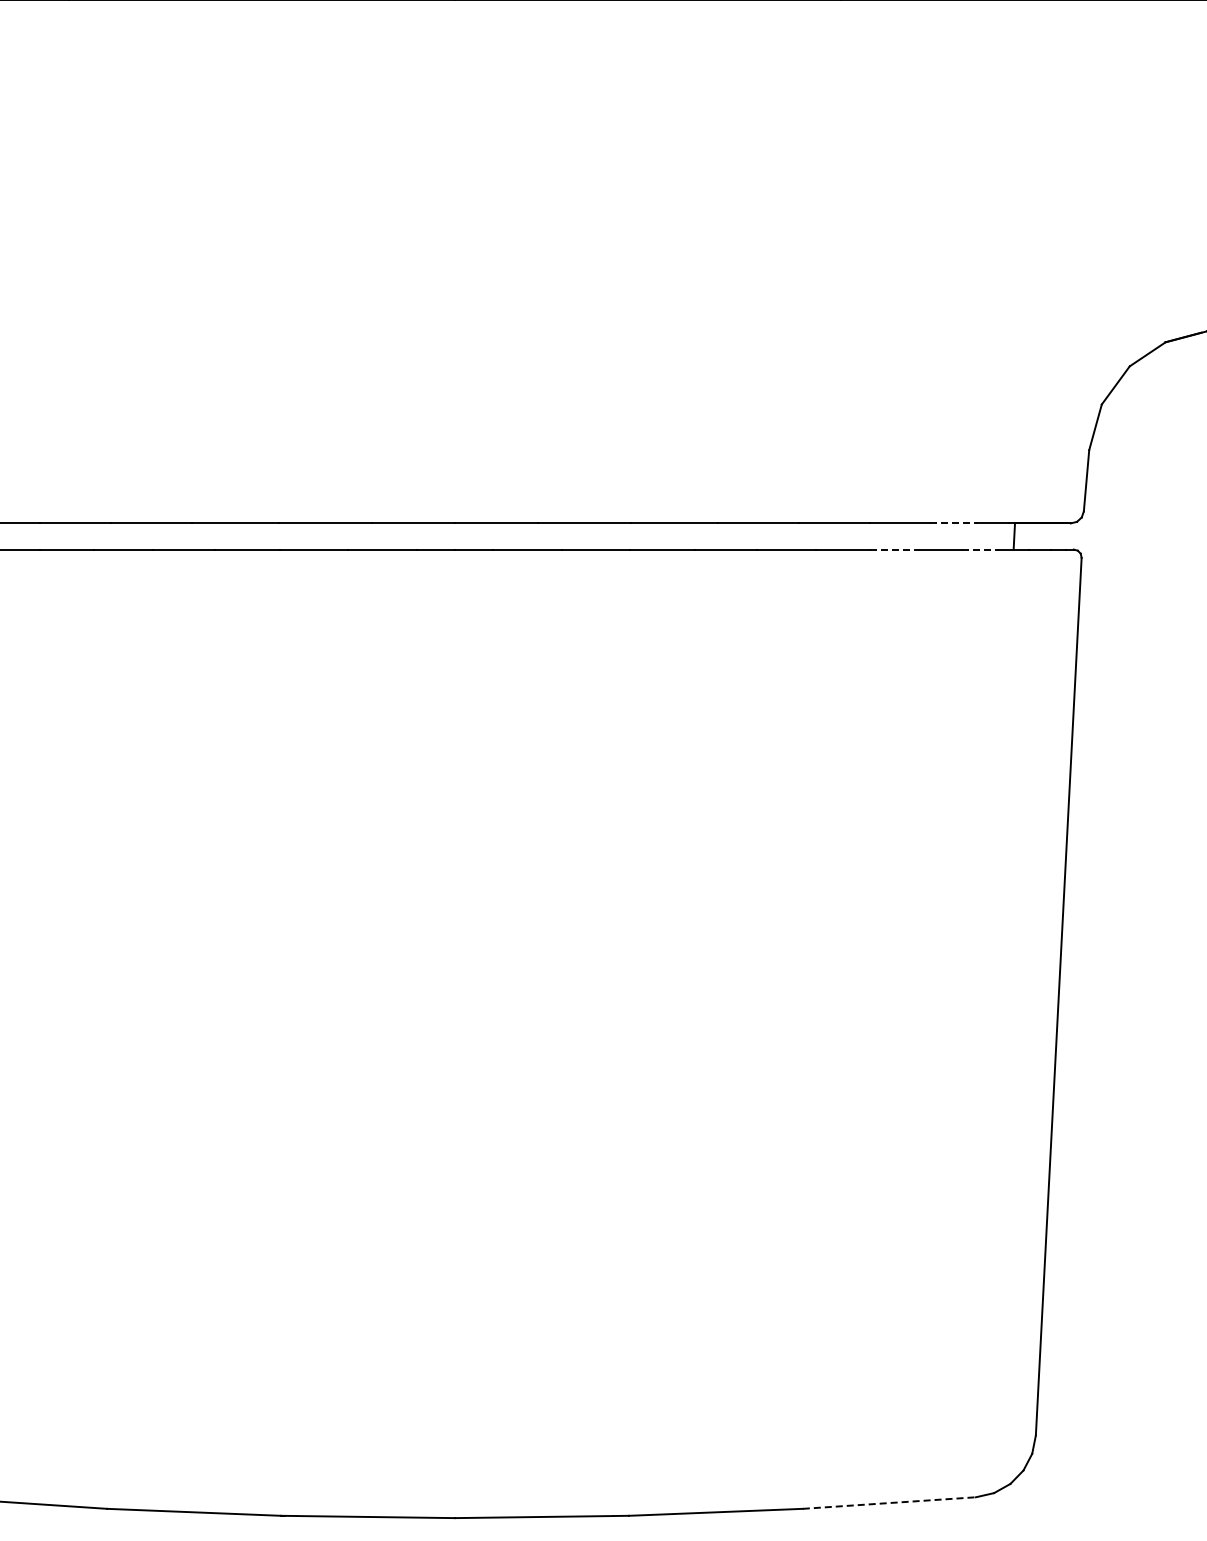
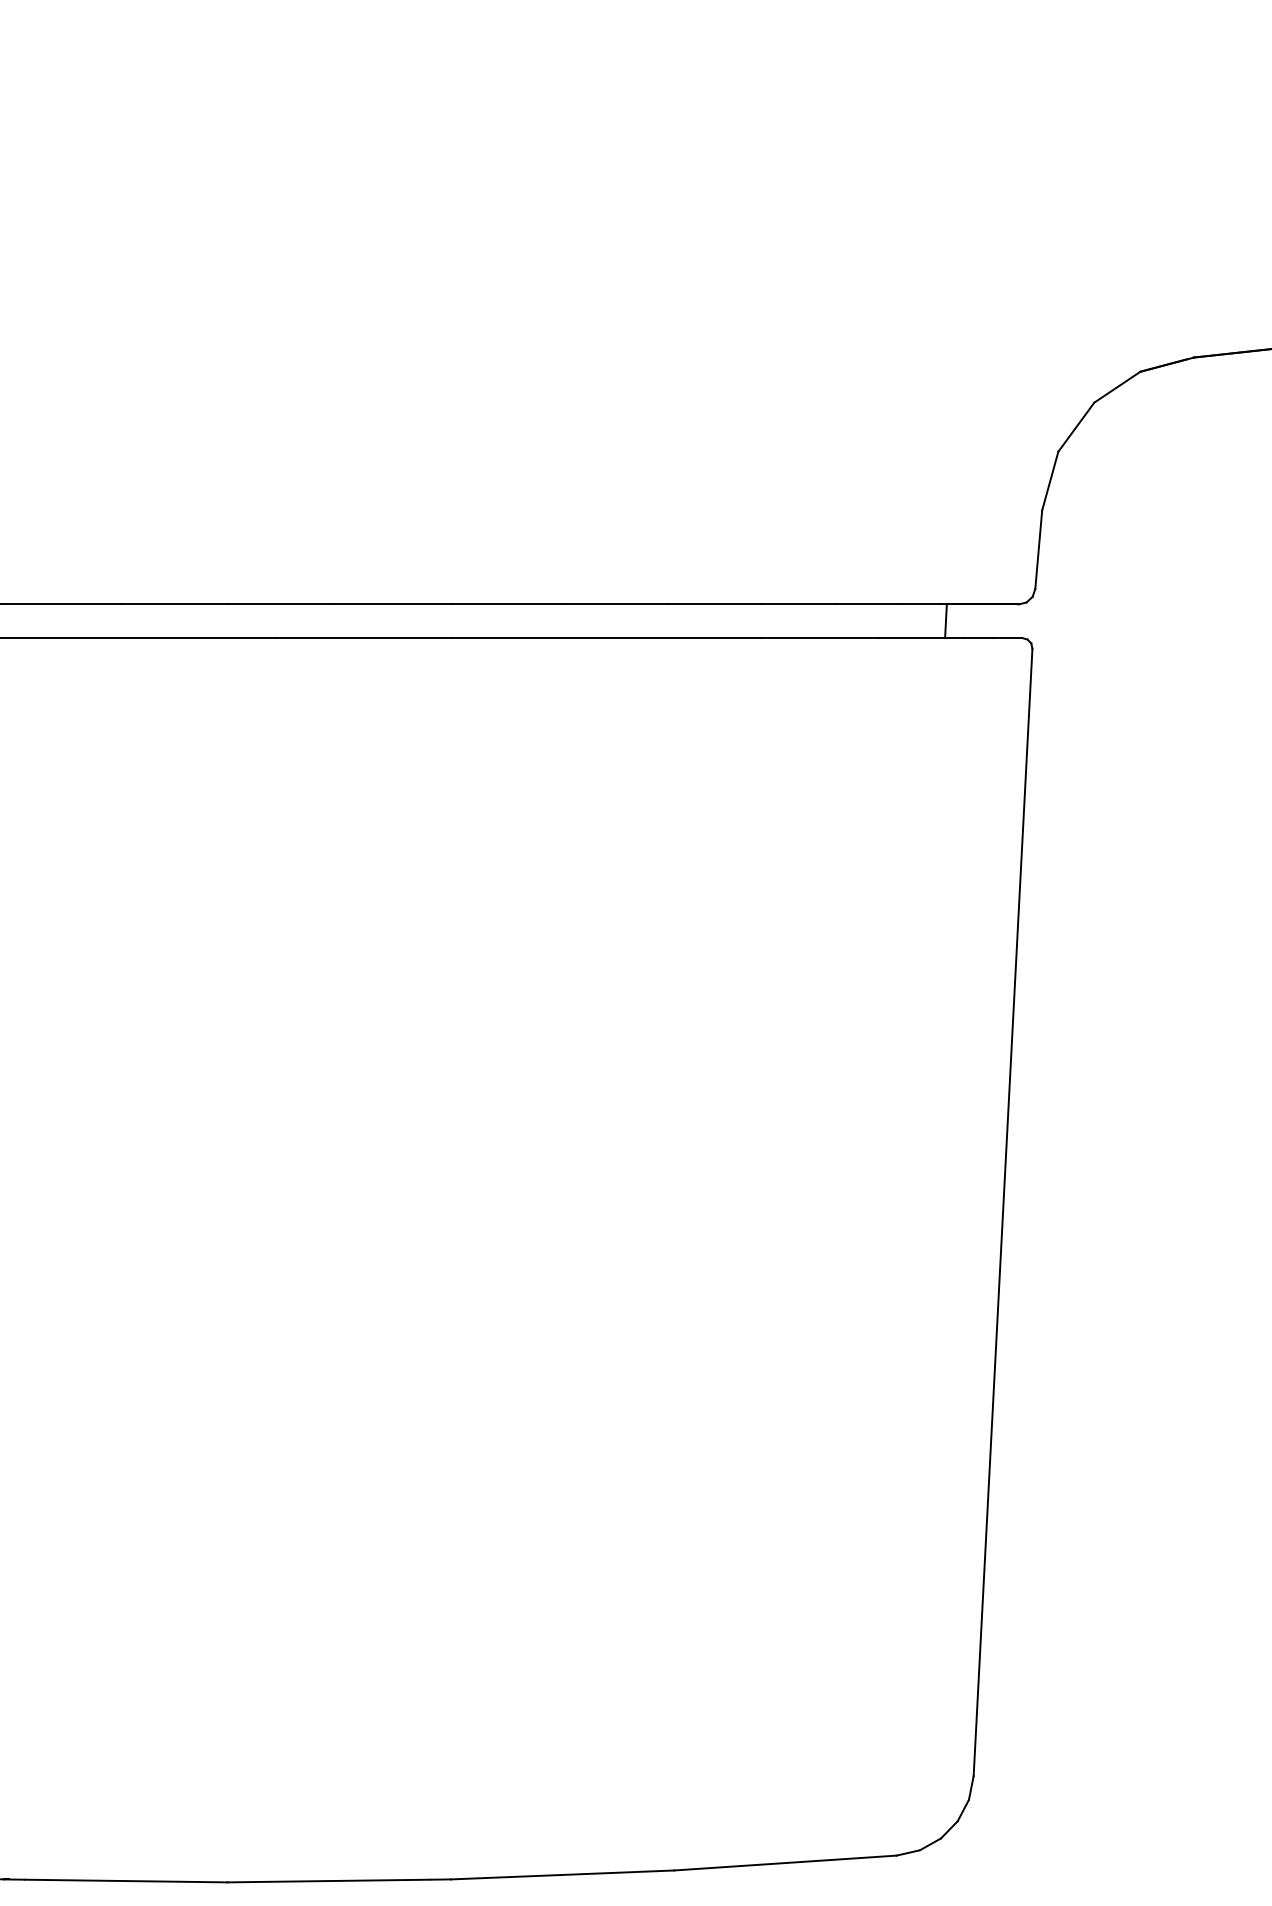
line: (953, 523) -> (867, 604), dashed -> solid
line: (895, 549) -> (793, 638), dashed -> solid
line: (980, 549) -> (902, 638), dashed -> solid
line: (889, 1503) -> (785, 1863), dashed -> solid

